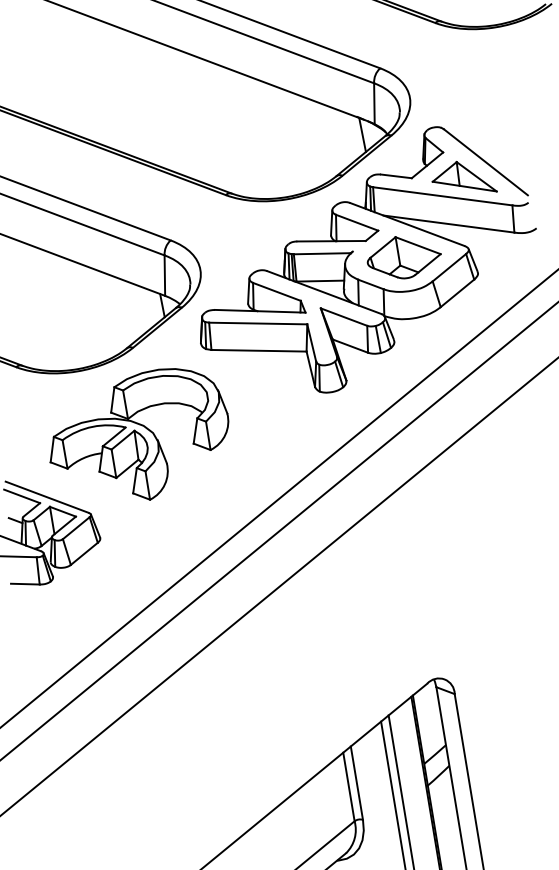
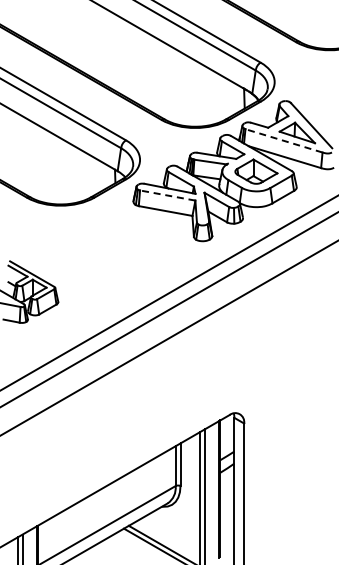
line: (441, 195) -> (283, 140), solid -> dashed
line: (257, 323) -> (167, 195), solid -> dashed
part: (138, 436) -> (89, 248), removed

